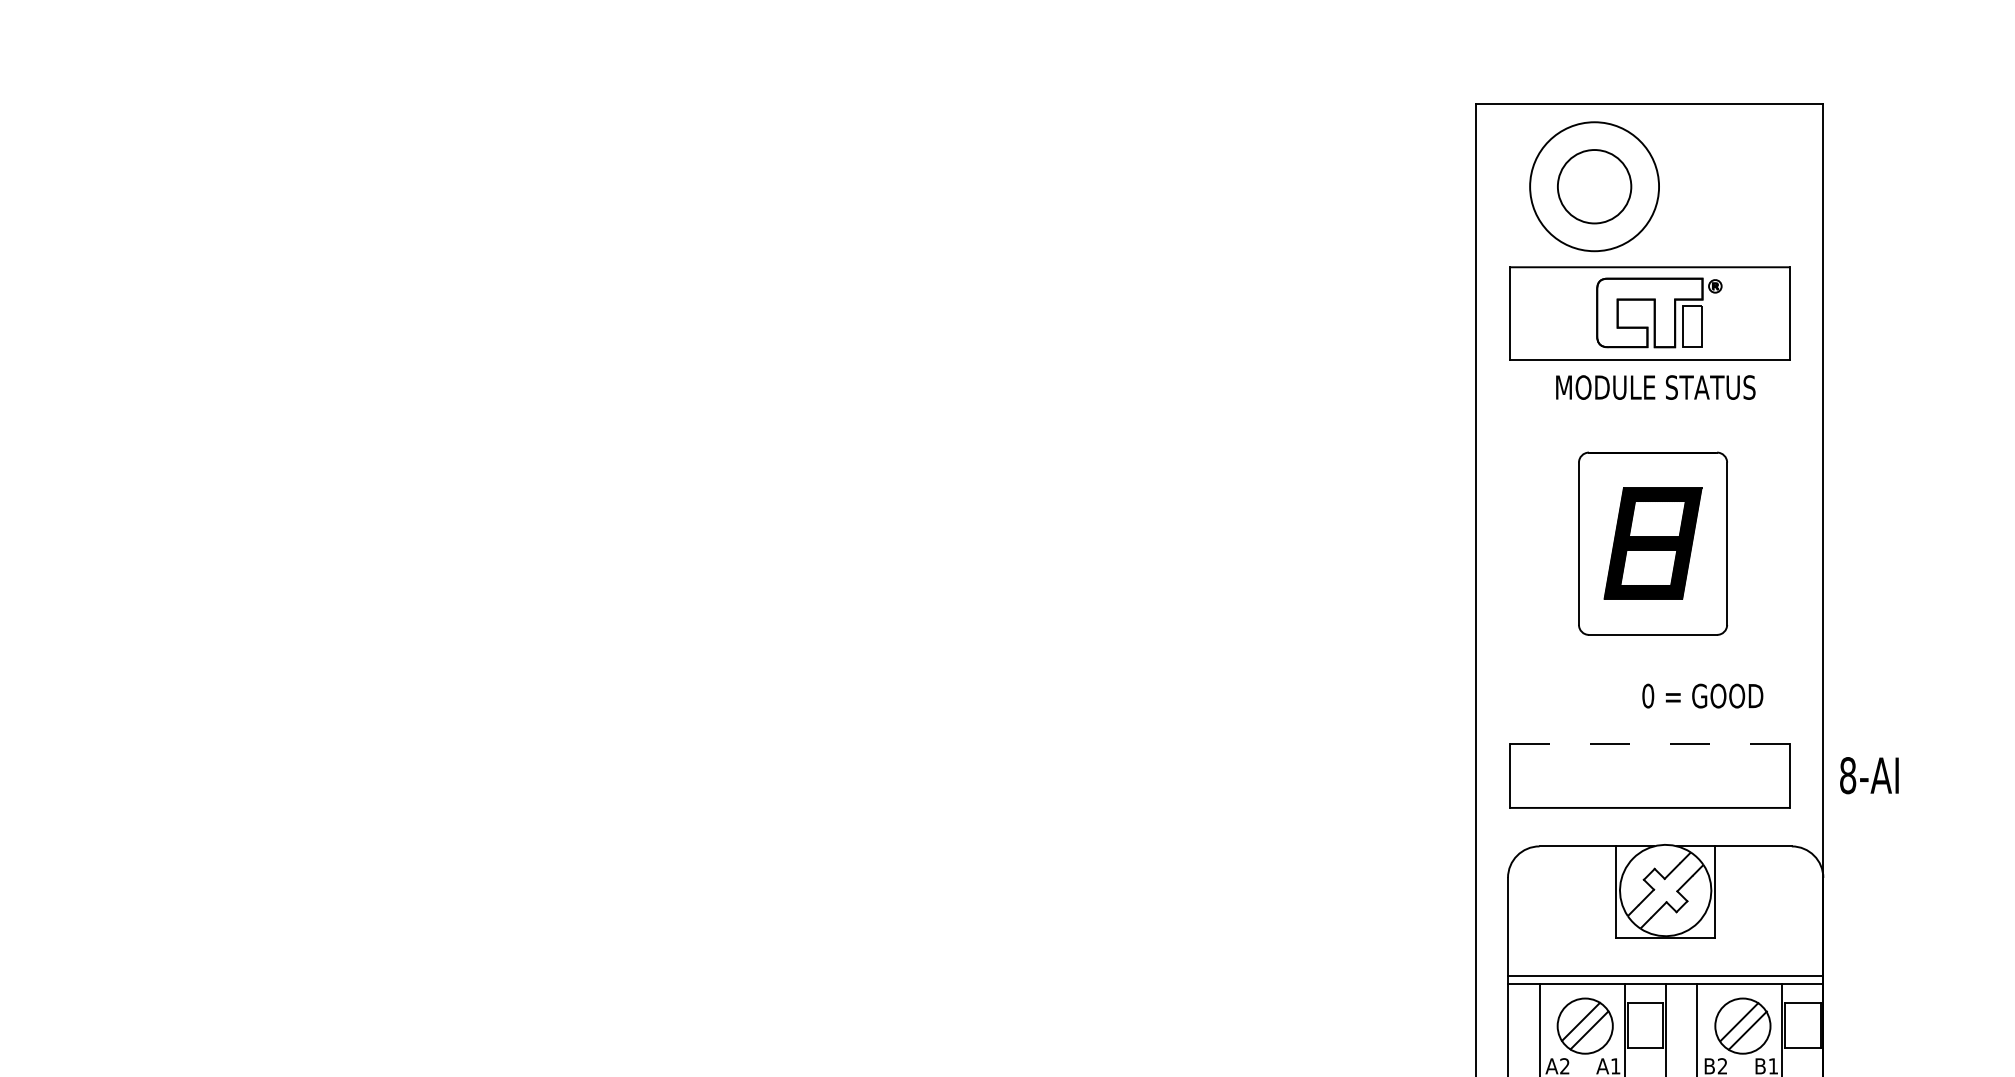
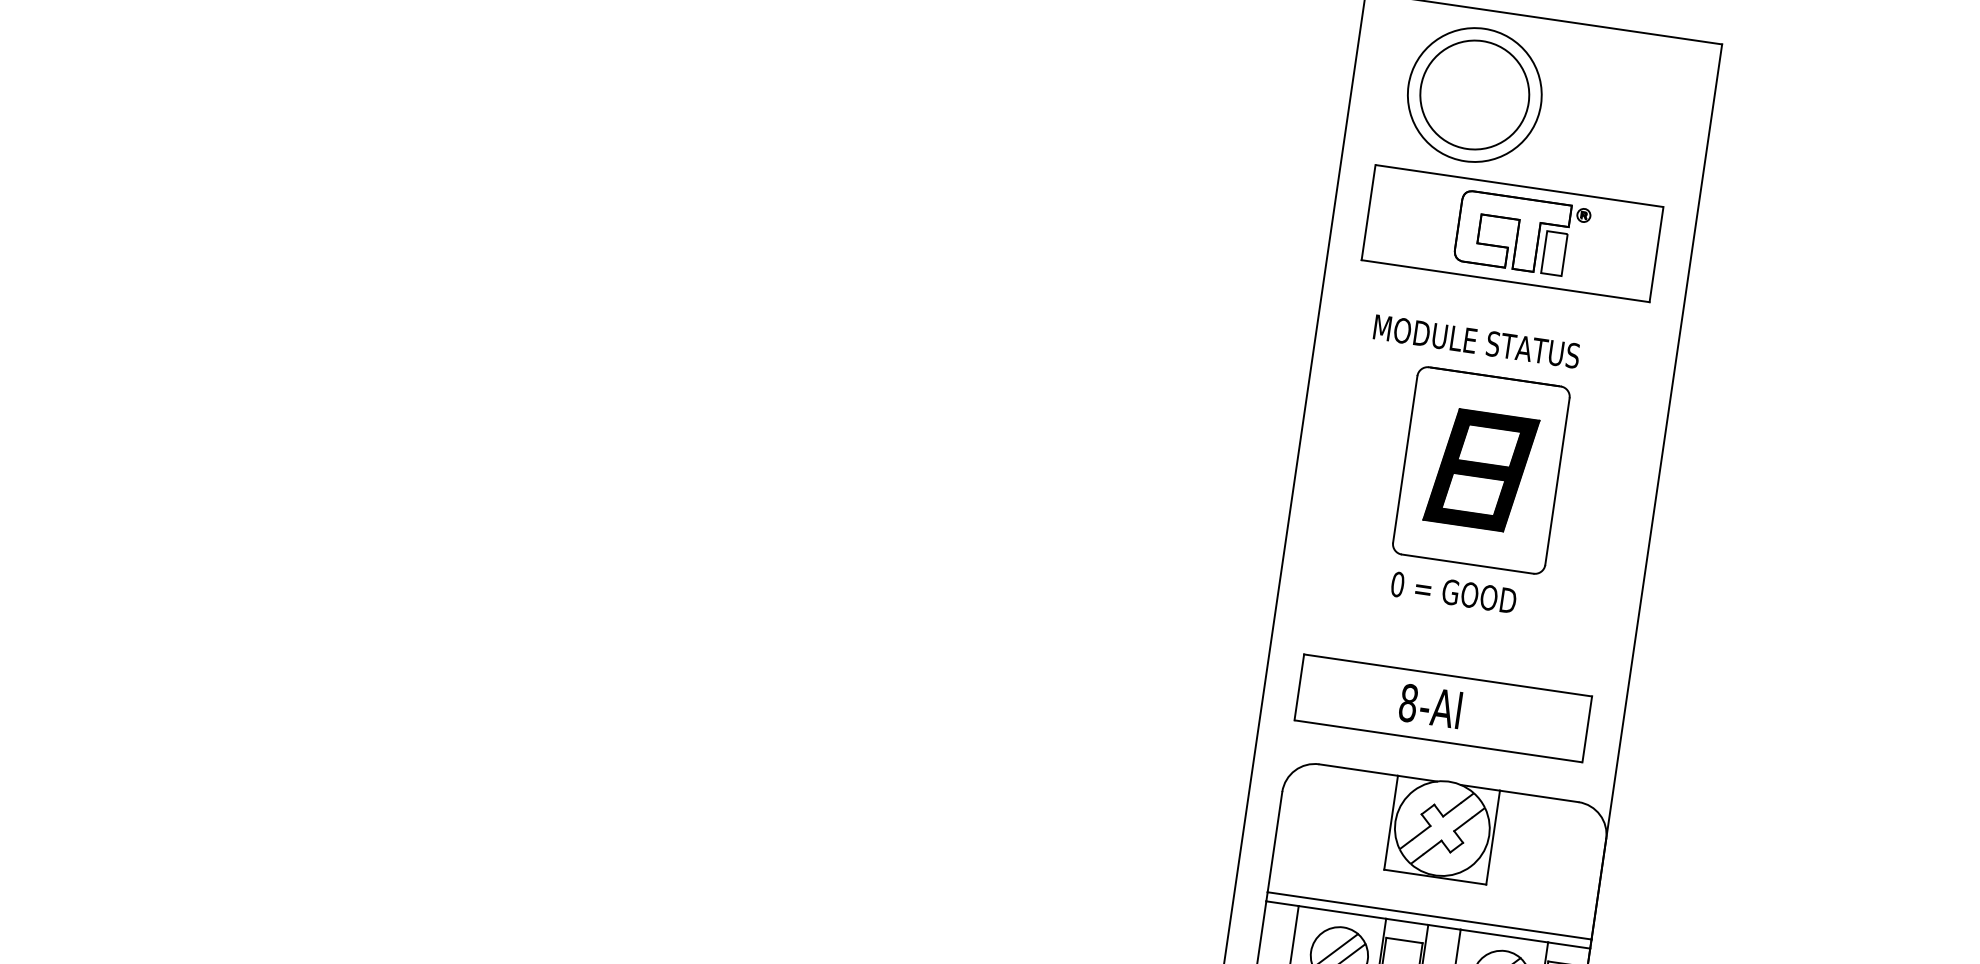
circle: (1594, 186) -> (1474, 94), size x1.43
text: (1655, 387) -> (1476, 341), moved
text: (1702, 695) -> (1453, 592), moved
line: (1650, 743) -> (1448, 675), dashed -> solid
text: (1869, 775) -> (1430, 706), moved

